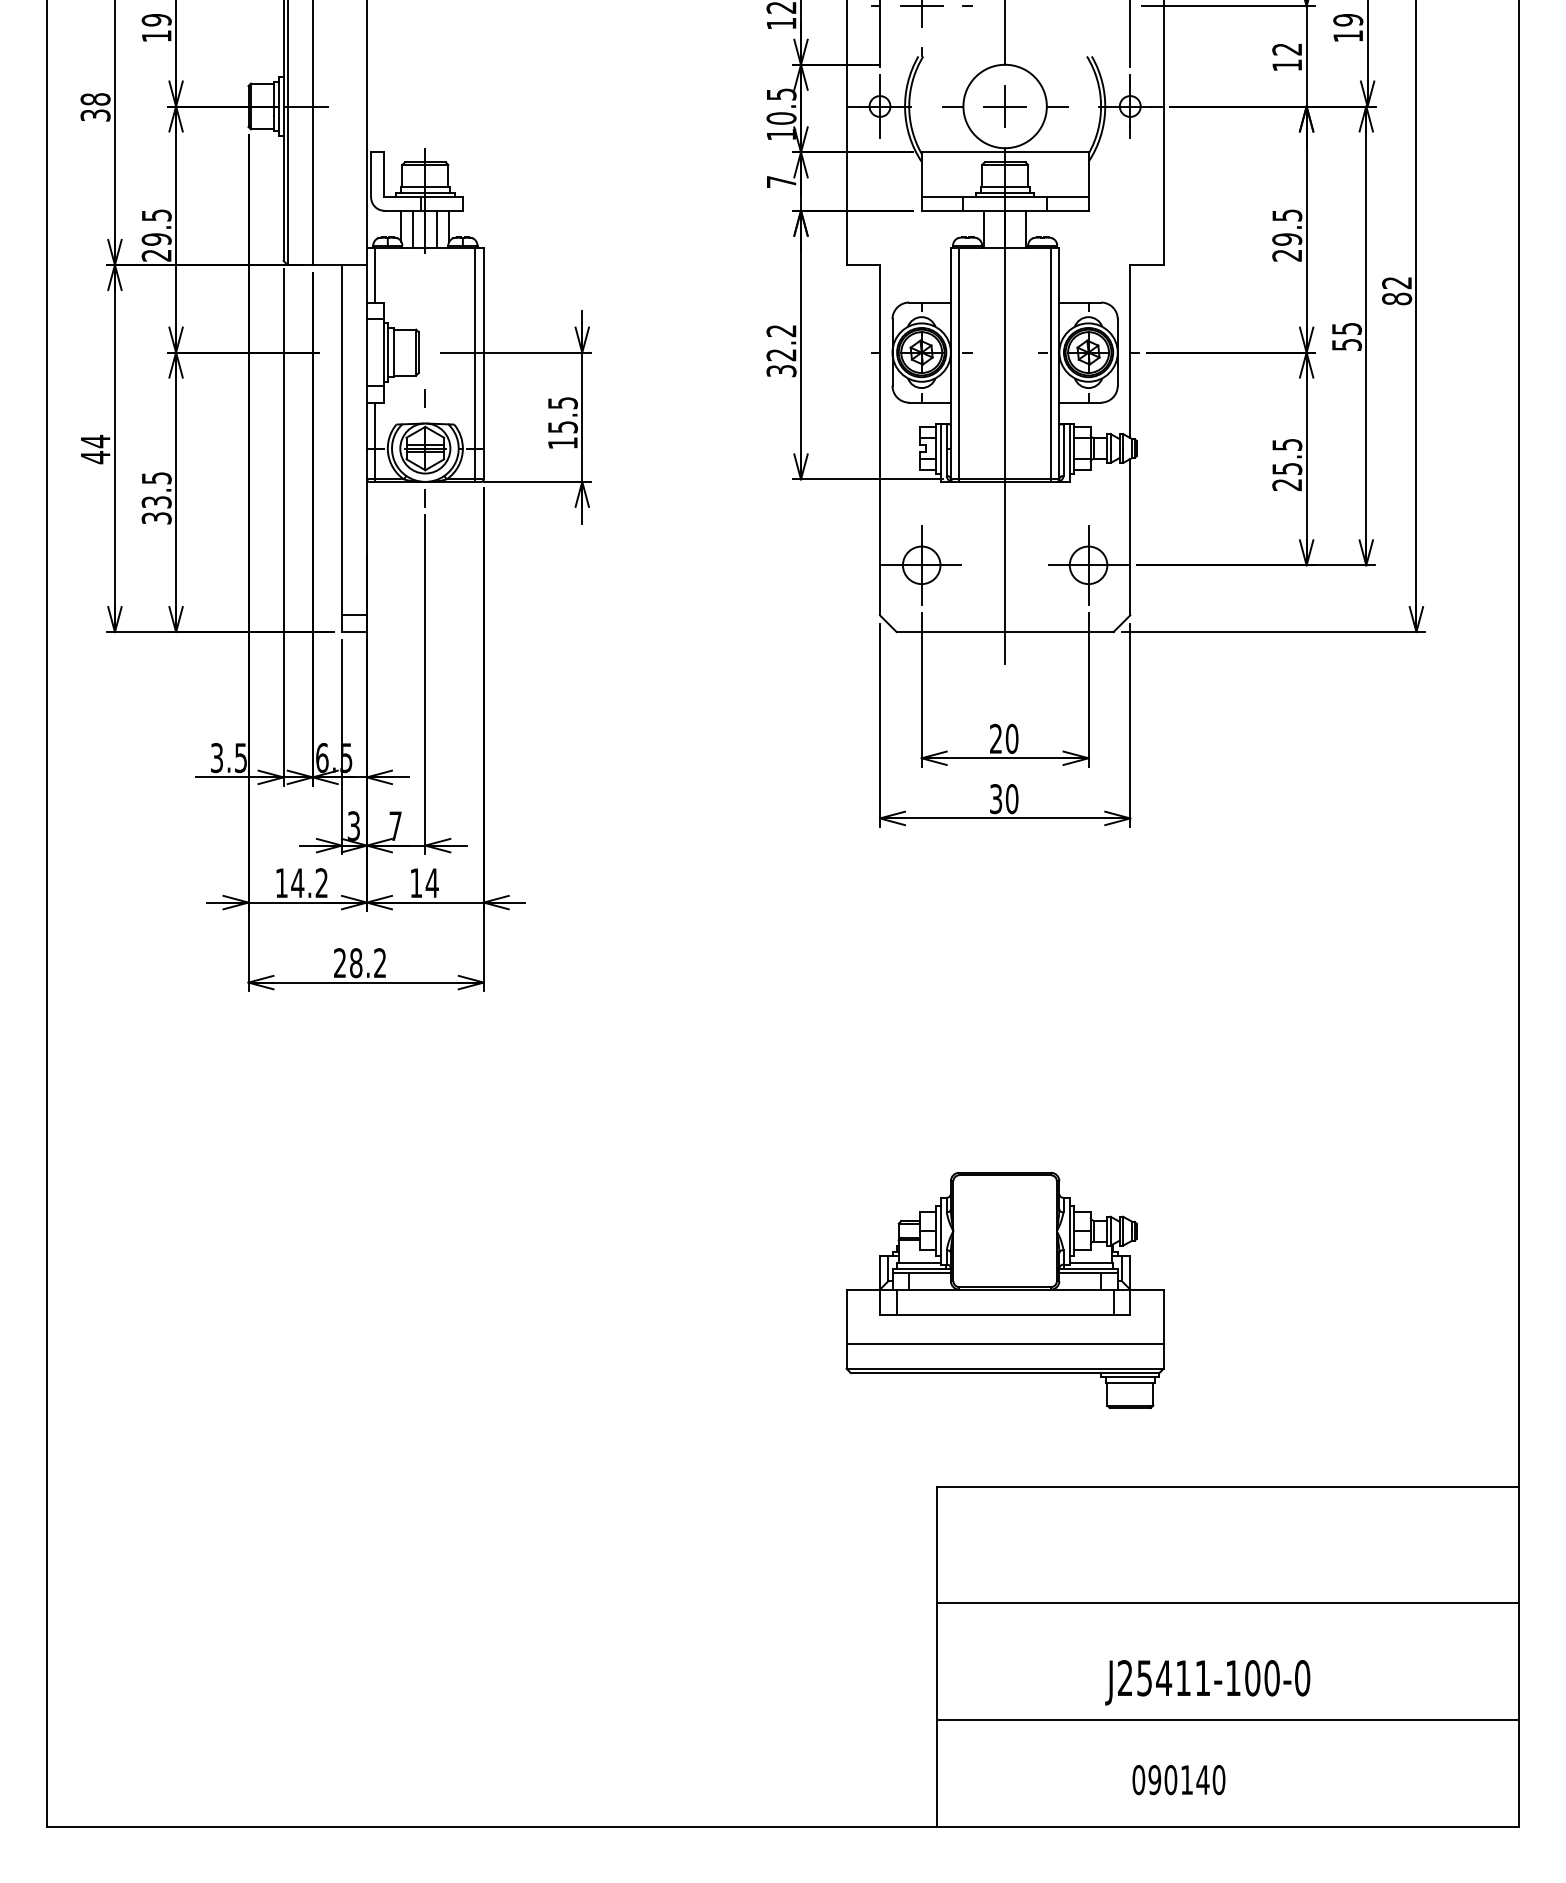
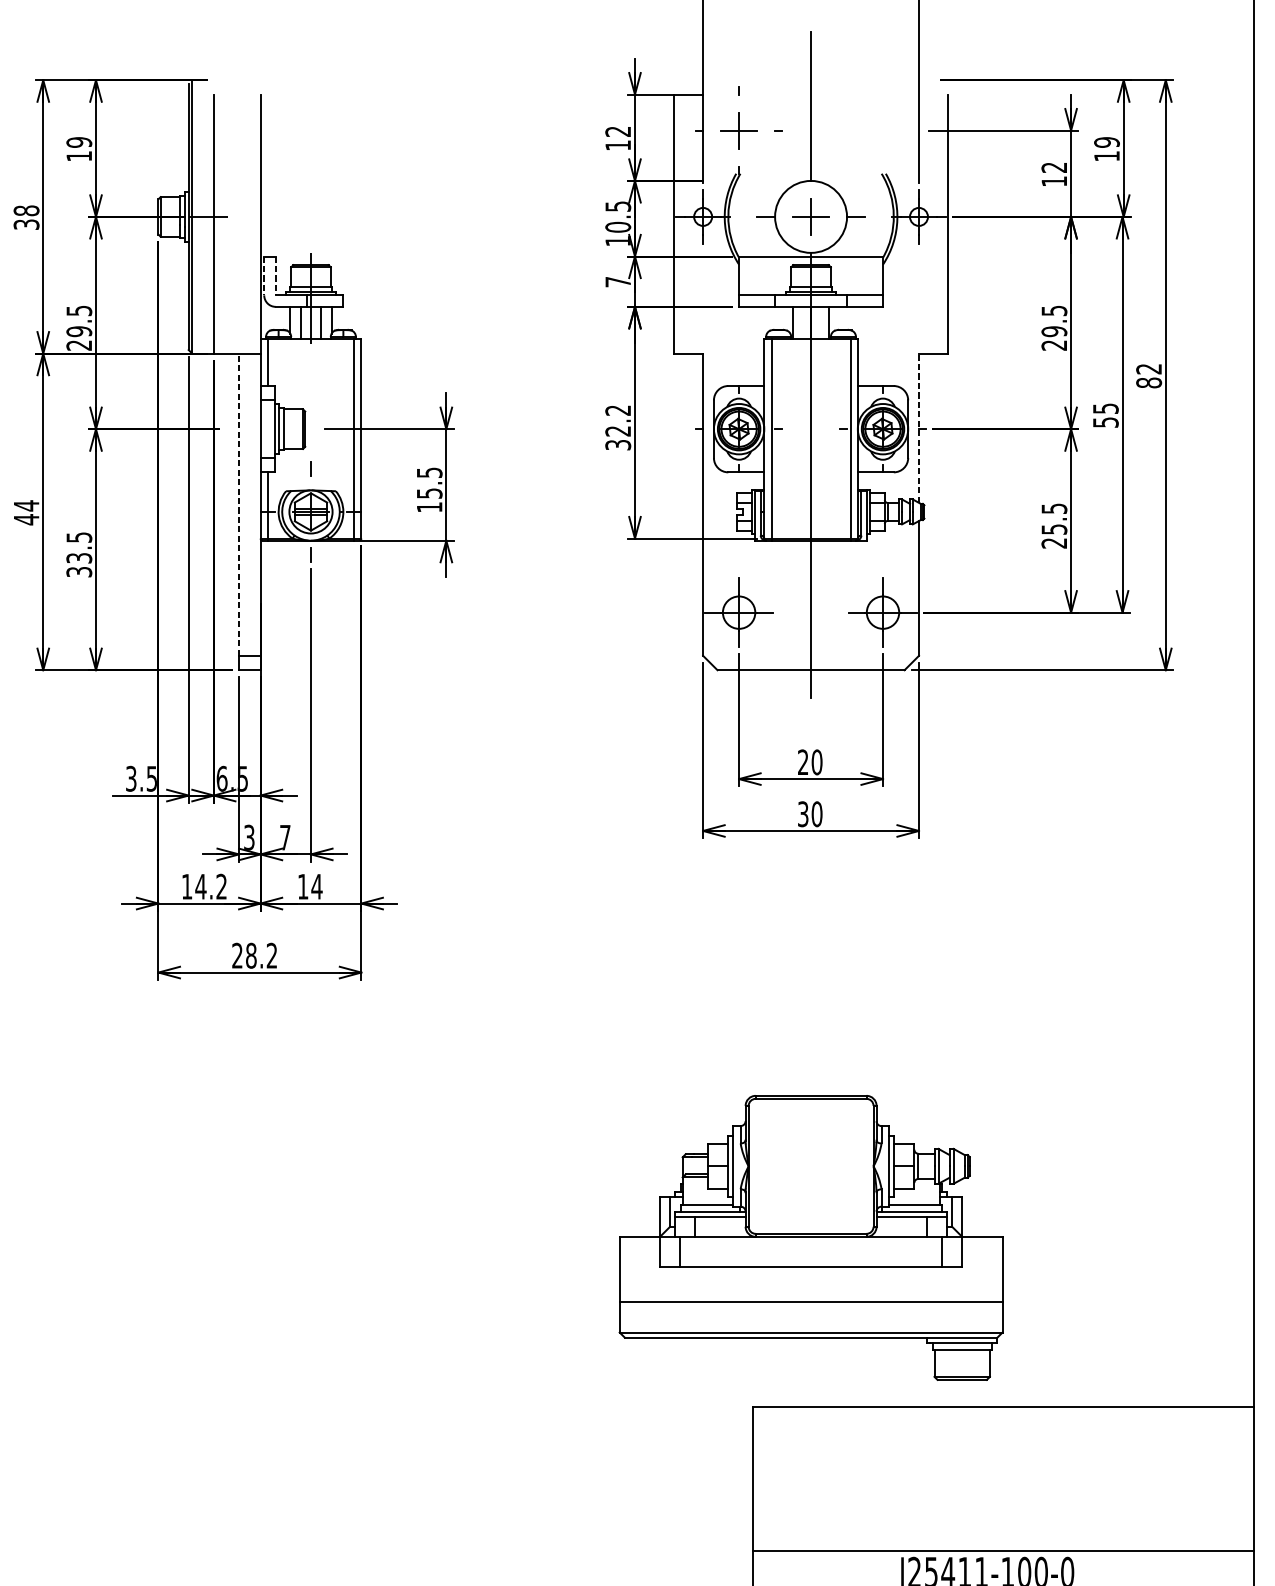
line: (371, 174) -> (264, 275), solid -> dashed
line: (384, 174) -> (275, 275), solid -> dashed
line: (1130, 351) -> (919, 428), solid -> dashed
line: (341, 439) -> (238, 504), solid -> dashed
part: (1004, 1290) -> (810, 1238), size x1.4
line: (1228, 1603) -> (1003, 1551), moved

